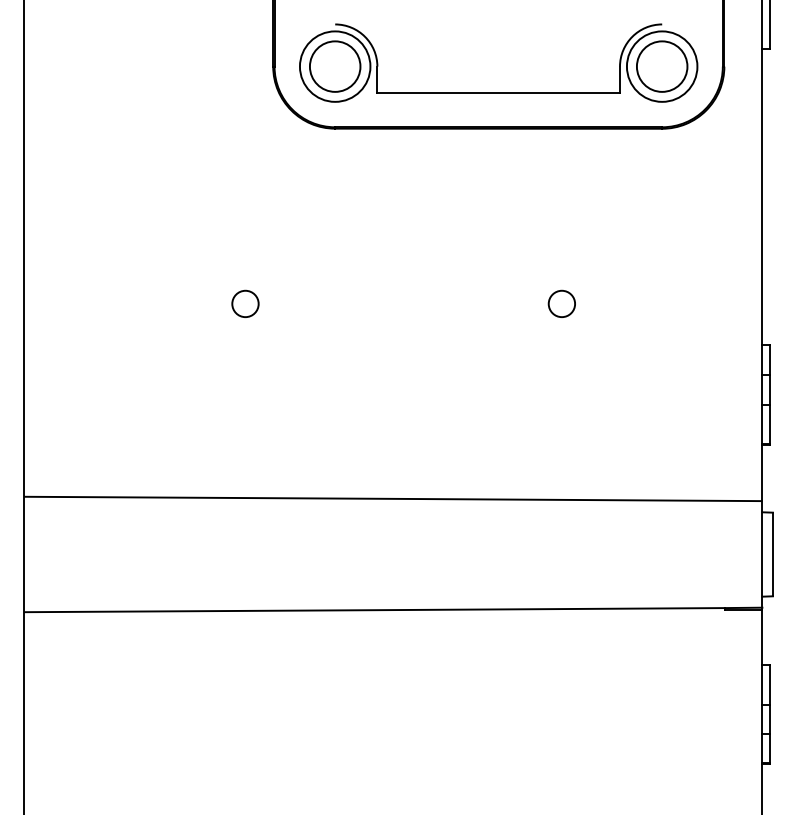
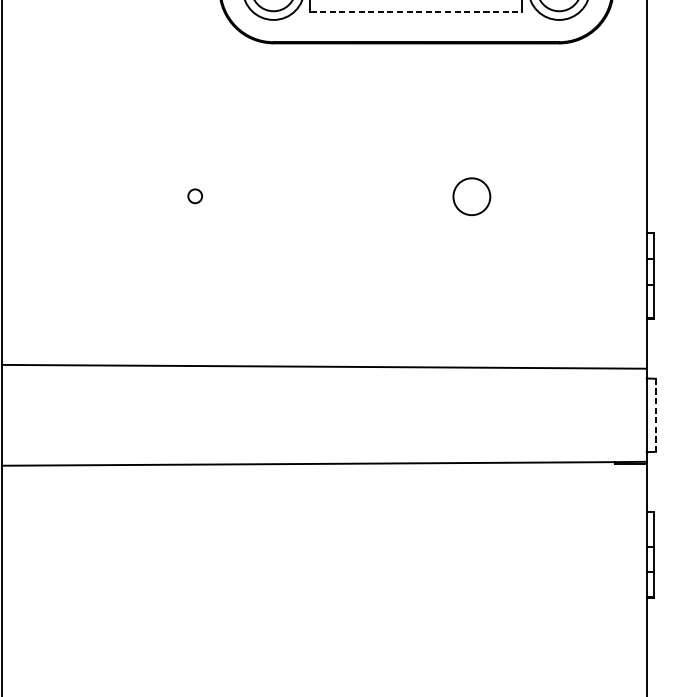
line: (499, 93) -> (417, 12), solid -> dashed
circle: (245, 303) -> (195, 196), size x0.6
circle: (561, 303) -> (471, 196), size x1.6
line: (772, 554) -> (655, 415), solid -> dashed

